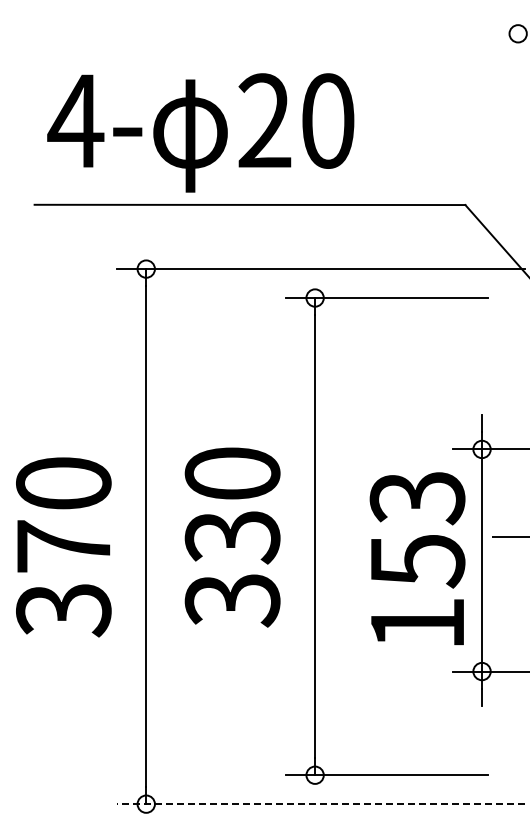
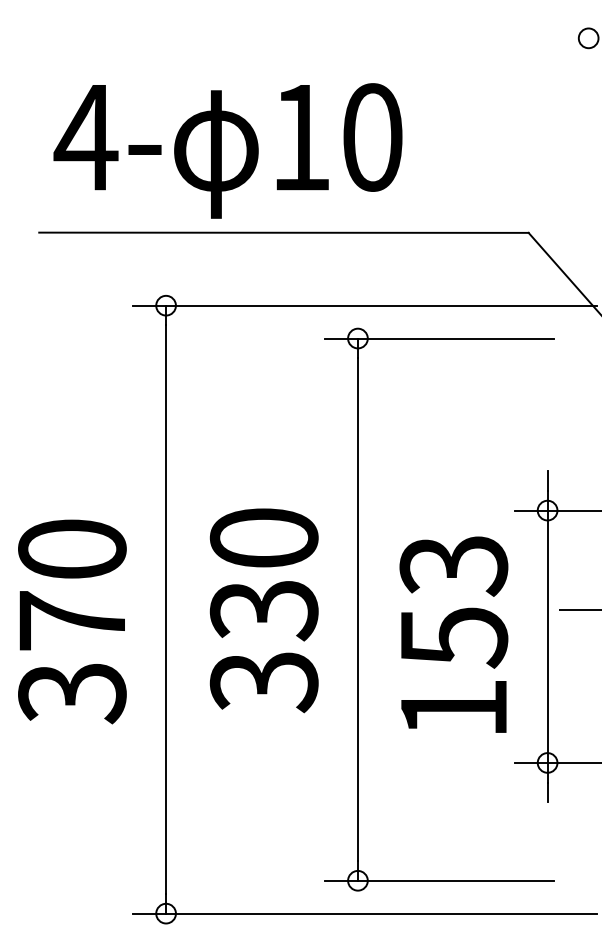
text: (264, 120) -> (300, 136), 20 -> 10
text: (417, 558) -> (453, 634), moved
line: (320, 804) -> (364, 914), dashed -> solid

